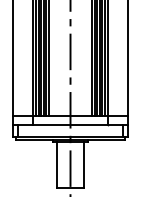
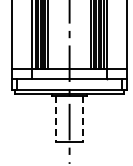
line: (56, 165) -> (55, 118), solid -> dashed
line: (84, 165) -> (83, 118), solid -> dashed

